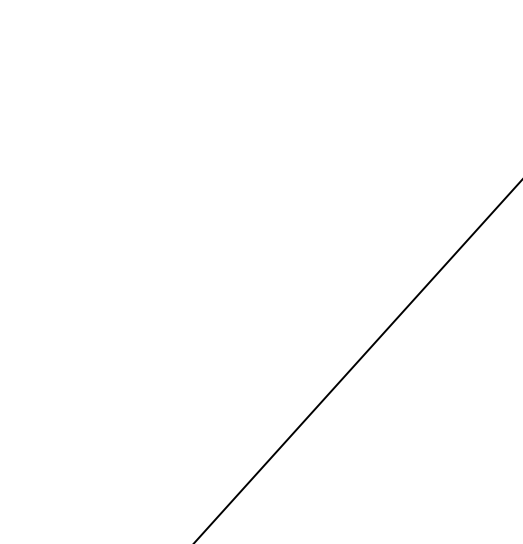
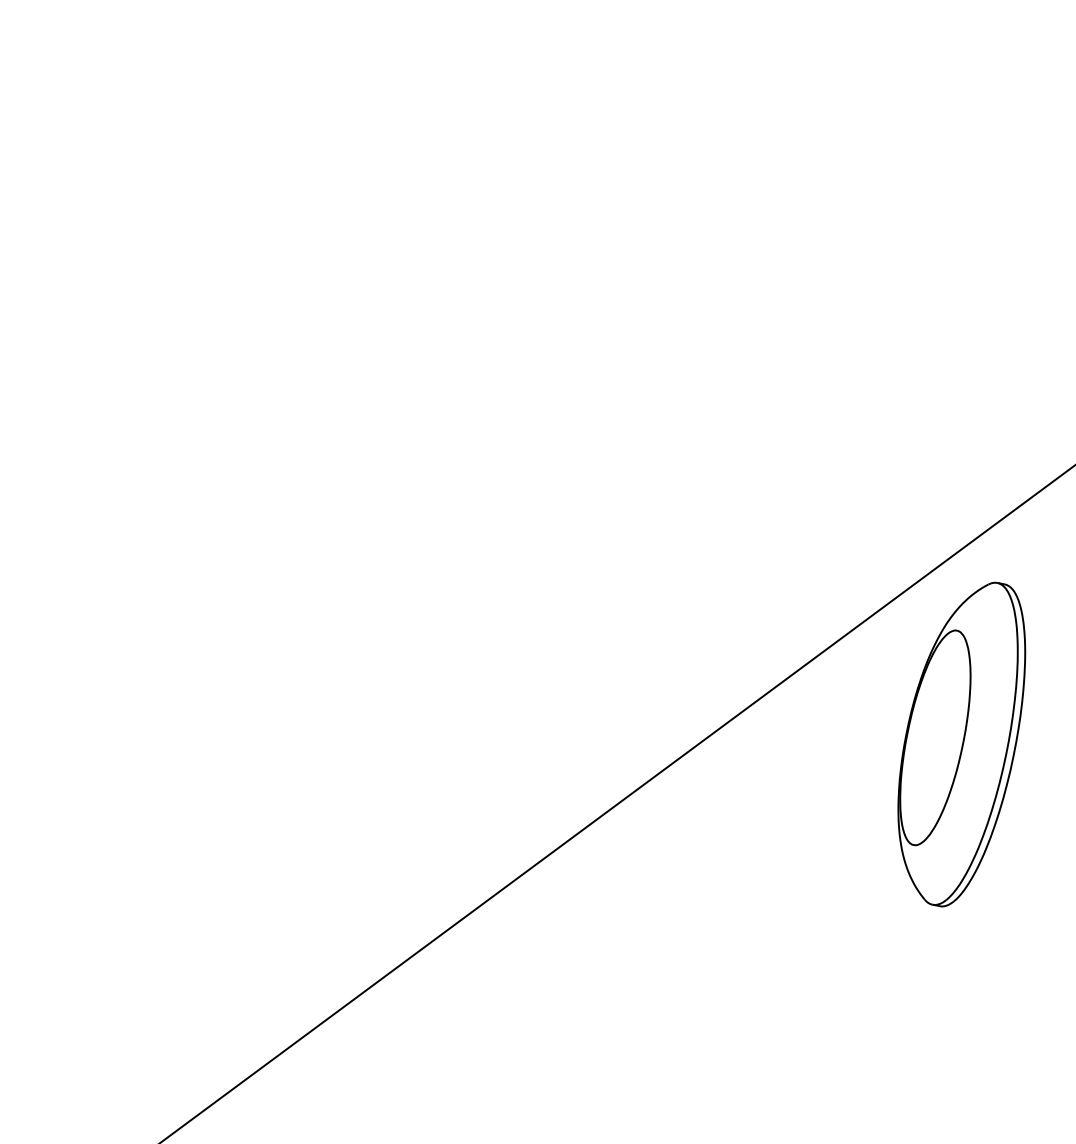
part: (472, 341) -> (958, 741), added

